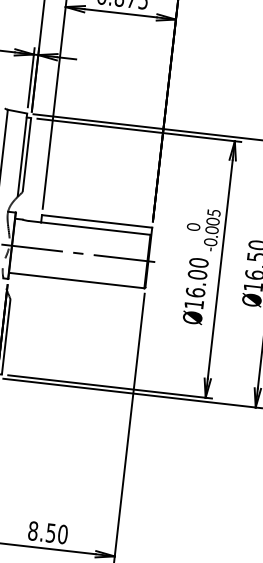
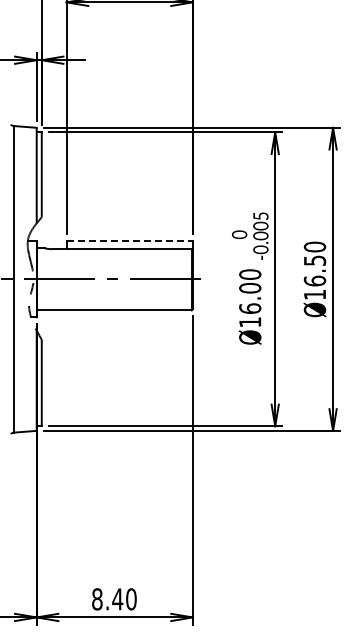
line: (97, 221) -> (130, 240), solid -> dashed
text: (50, 533) -> (117, 599), 8.50 -> 8.40

